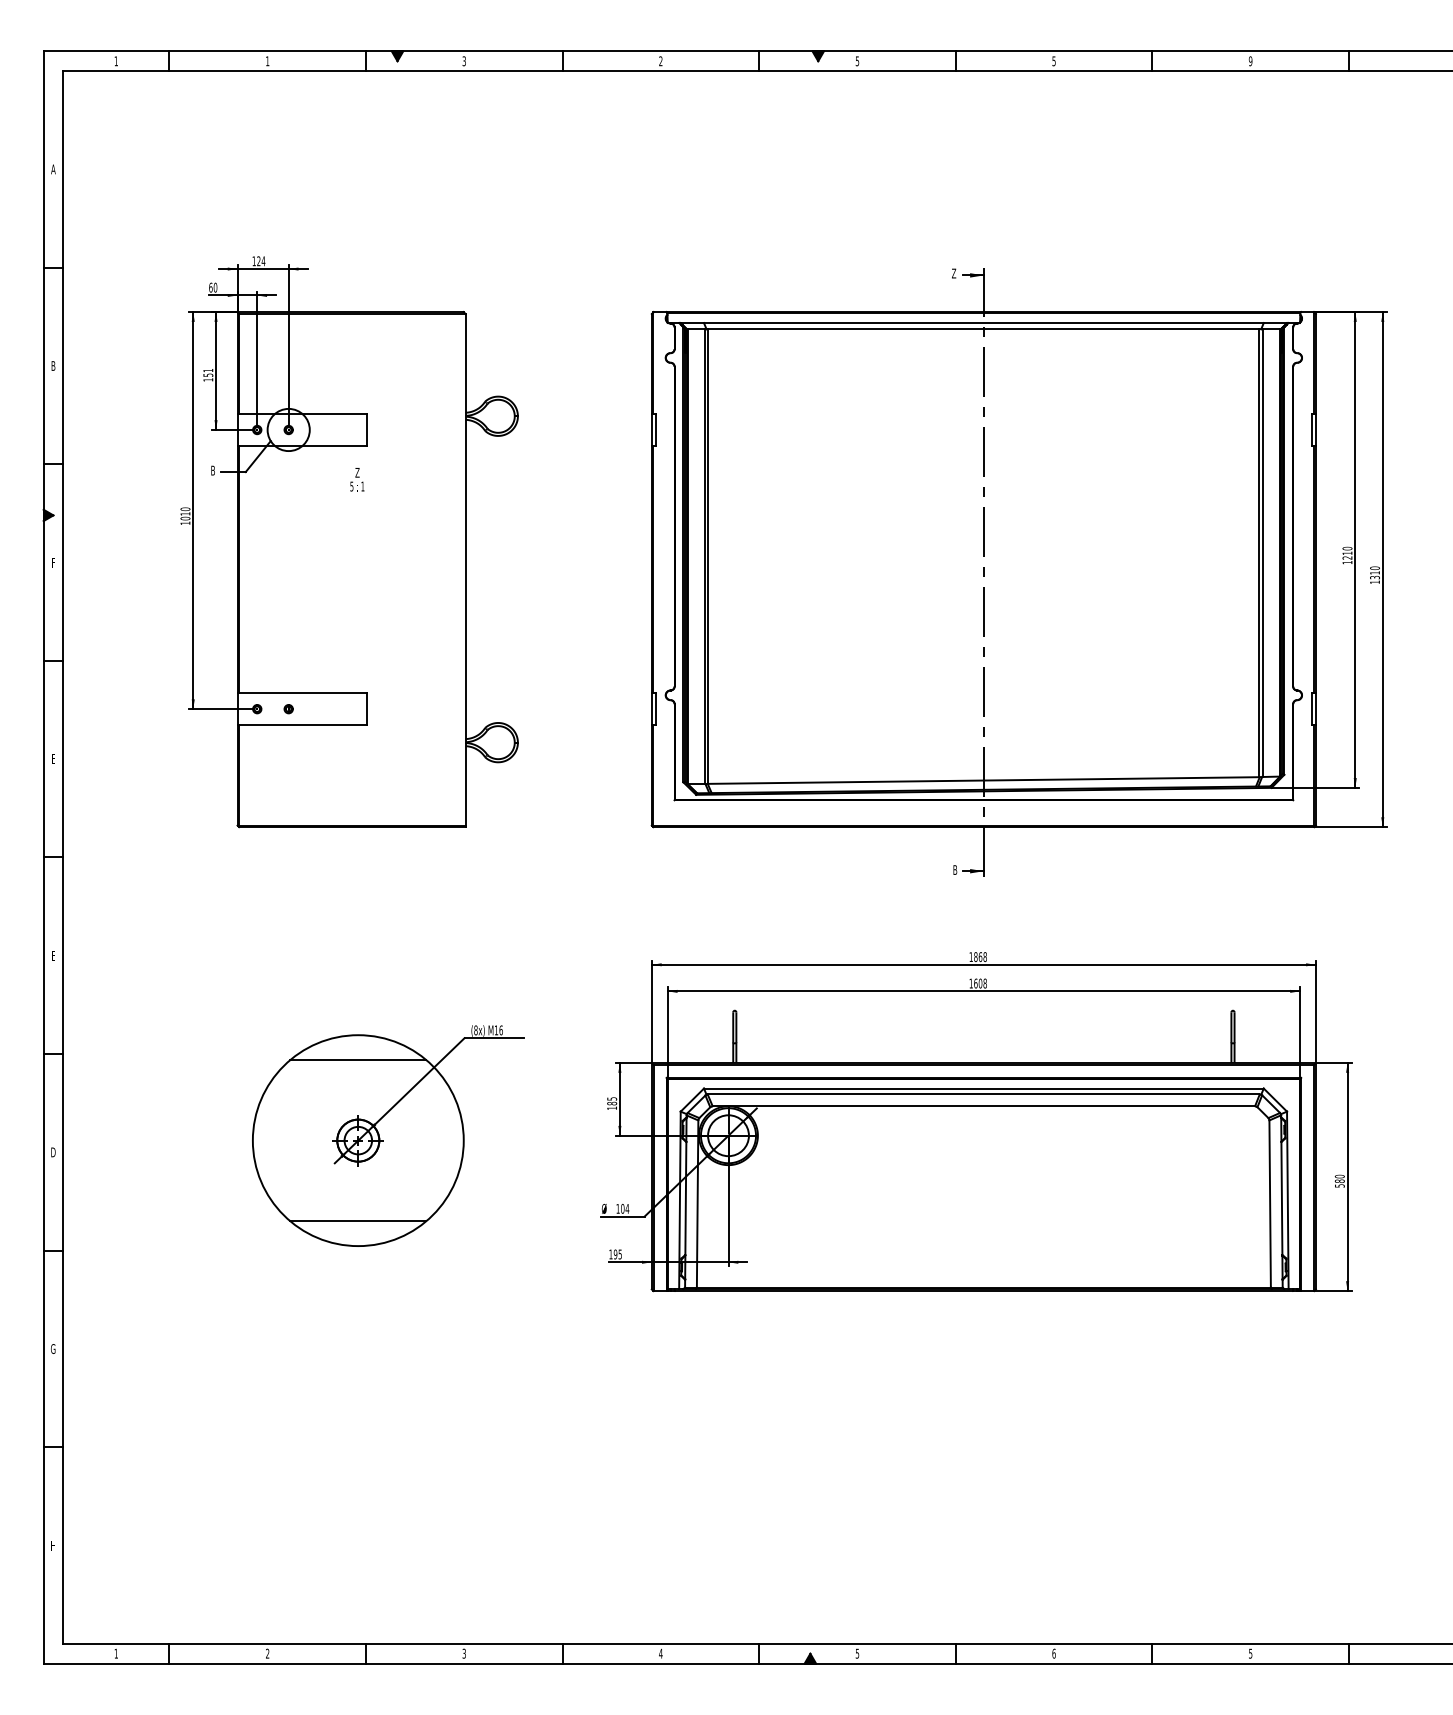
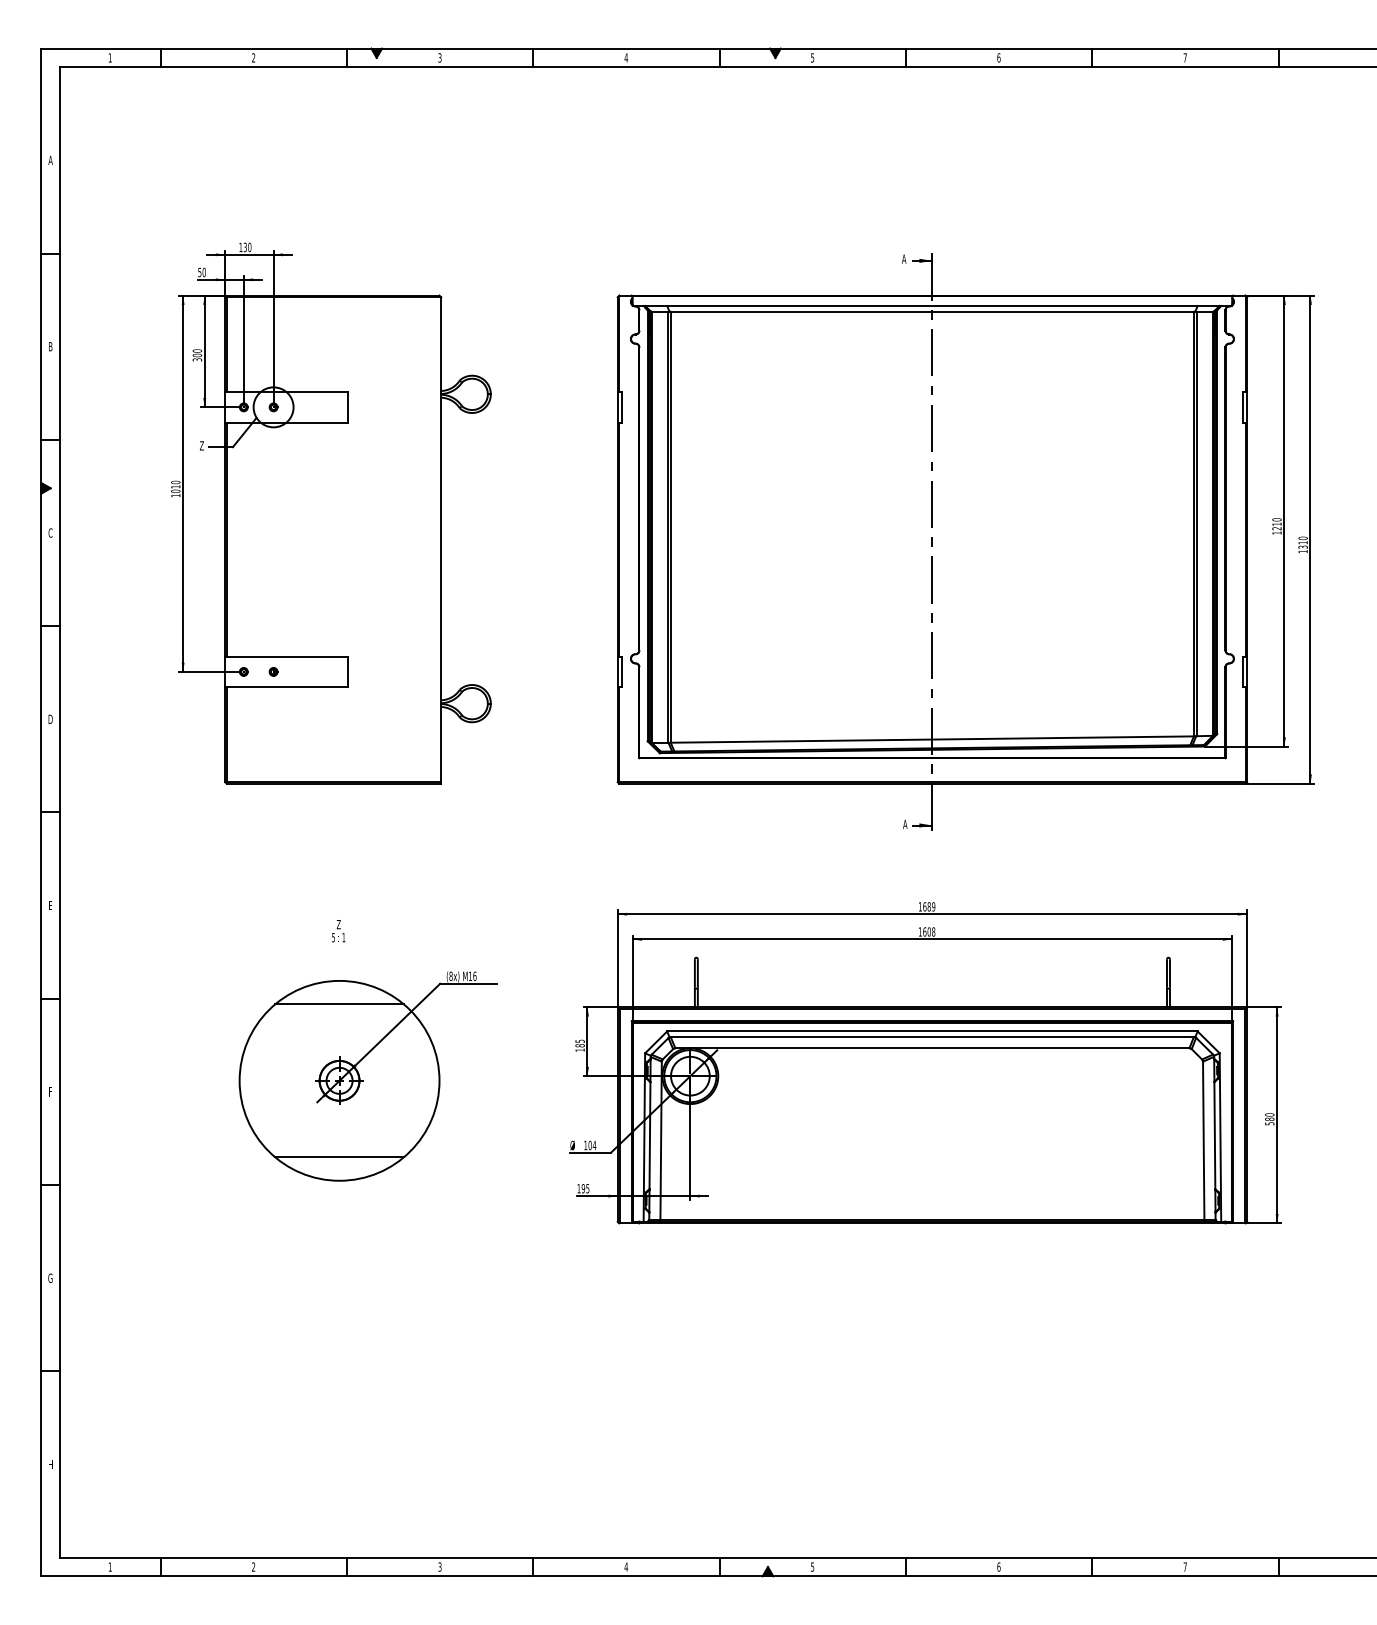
text: (267, 60) -> (253, 57), 1 -> 2
text: (660, 61) -> (625, 58), 2 -> 4
text: (1053, 61) -> (998, 58), 5 -> 6
text: (1250, 61) -> (1185, 58), 9 -> 7
text: (261, 261) -> (247, 247), 124 -> 130
text: (953, 273) -> (903, 259), Z -> A
text: (210, 287) -> (199, 272), 60 -> 50
text: (208, 374) -> (197, 354), 151 -> 300
text: (213, 470) -> (202, 445), B -> Z
text: (357, 479) -> (338, 930), moved
text: (53, 562) -> (50, 532), F -> C
text: (53, 759) -> (50, 719), E -> D
text: (955, 869) -> (905, 823), B -> A
text: (980, 956) -> (929, 906), 1868 -> 1689
text: (53, 1152) -> (50, 1092), D -> F
text: (1250, 1653) -> (1185, 1566), 5 -> 7

